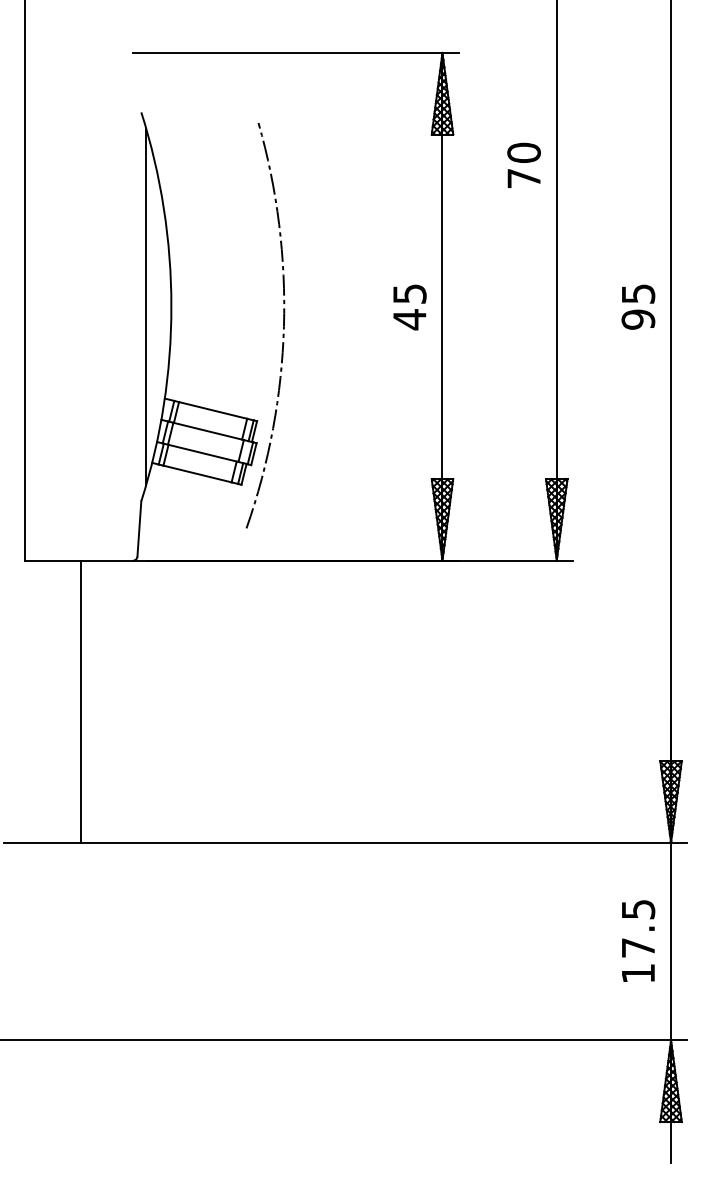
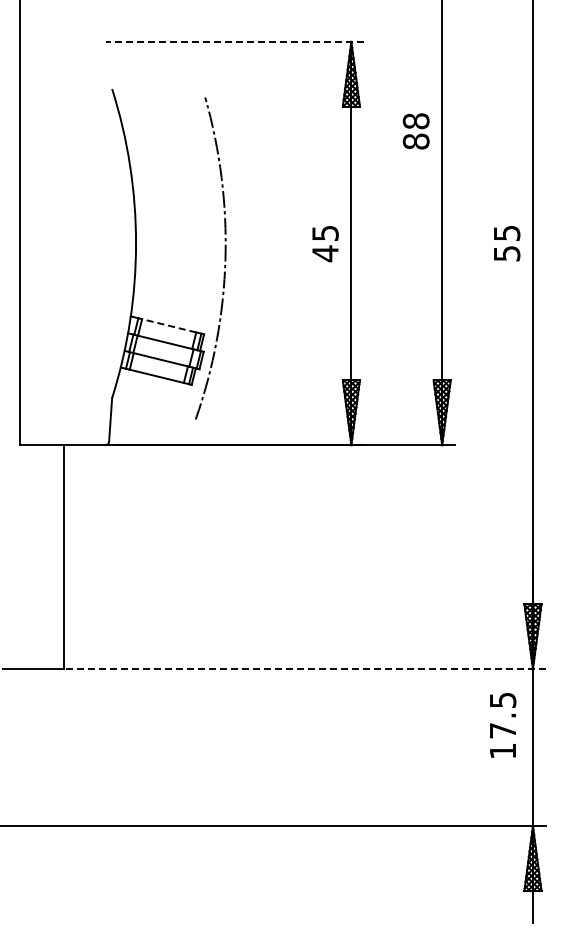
line: (295, 52) -> (234, 41), solid -> dashed
text: (523, 165) -> (415, 131), 70 -> 88
line: (145, 306) -> (115, 243), removed
text: (637, 319) -> (506, 253), 95 -> 55
line: (213, 410) -> (169, 325), solid -> dashed
line: (384, 843) -> (305, 669), solid -> dashed
text: (639, 941) -> (503, 725), moved

